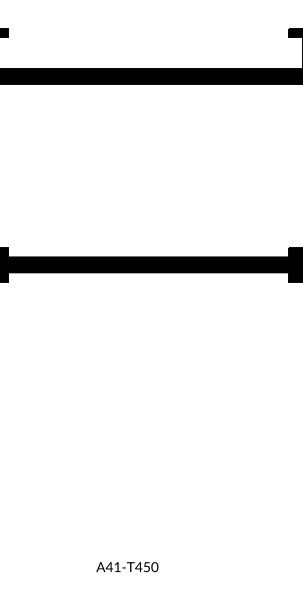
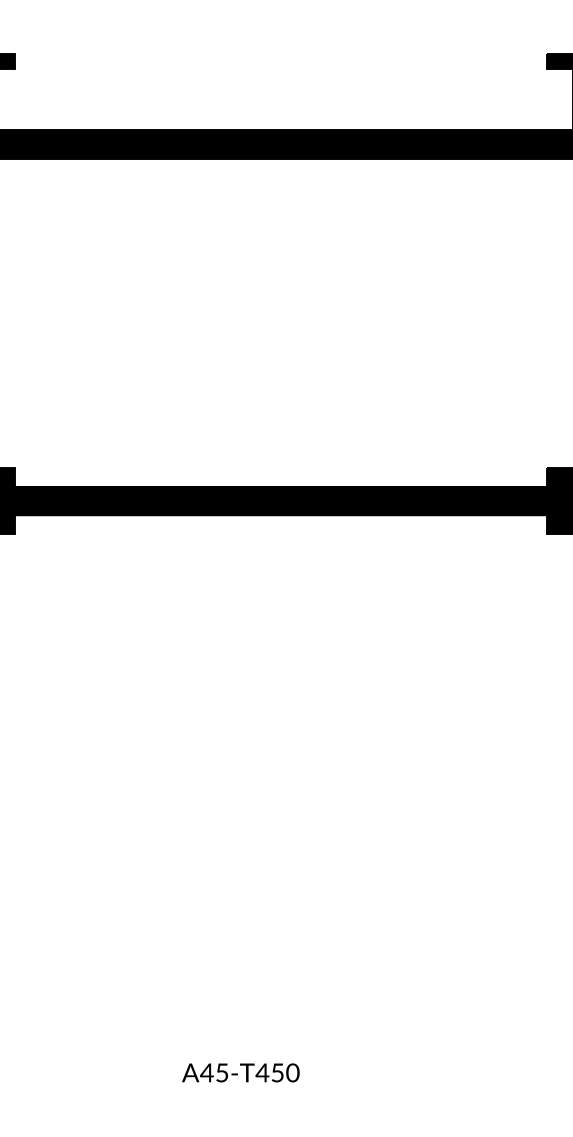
text: (117, 566) -> (222, 1071), A41-T450 -> A45-T450

